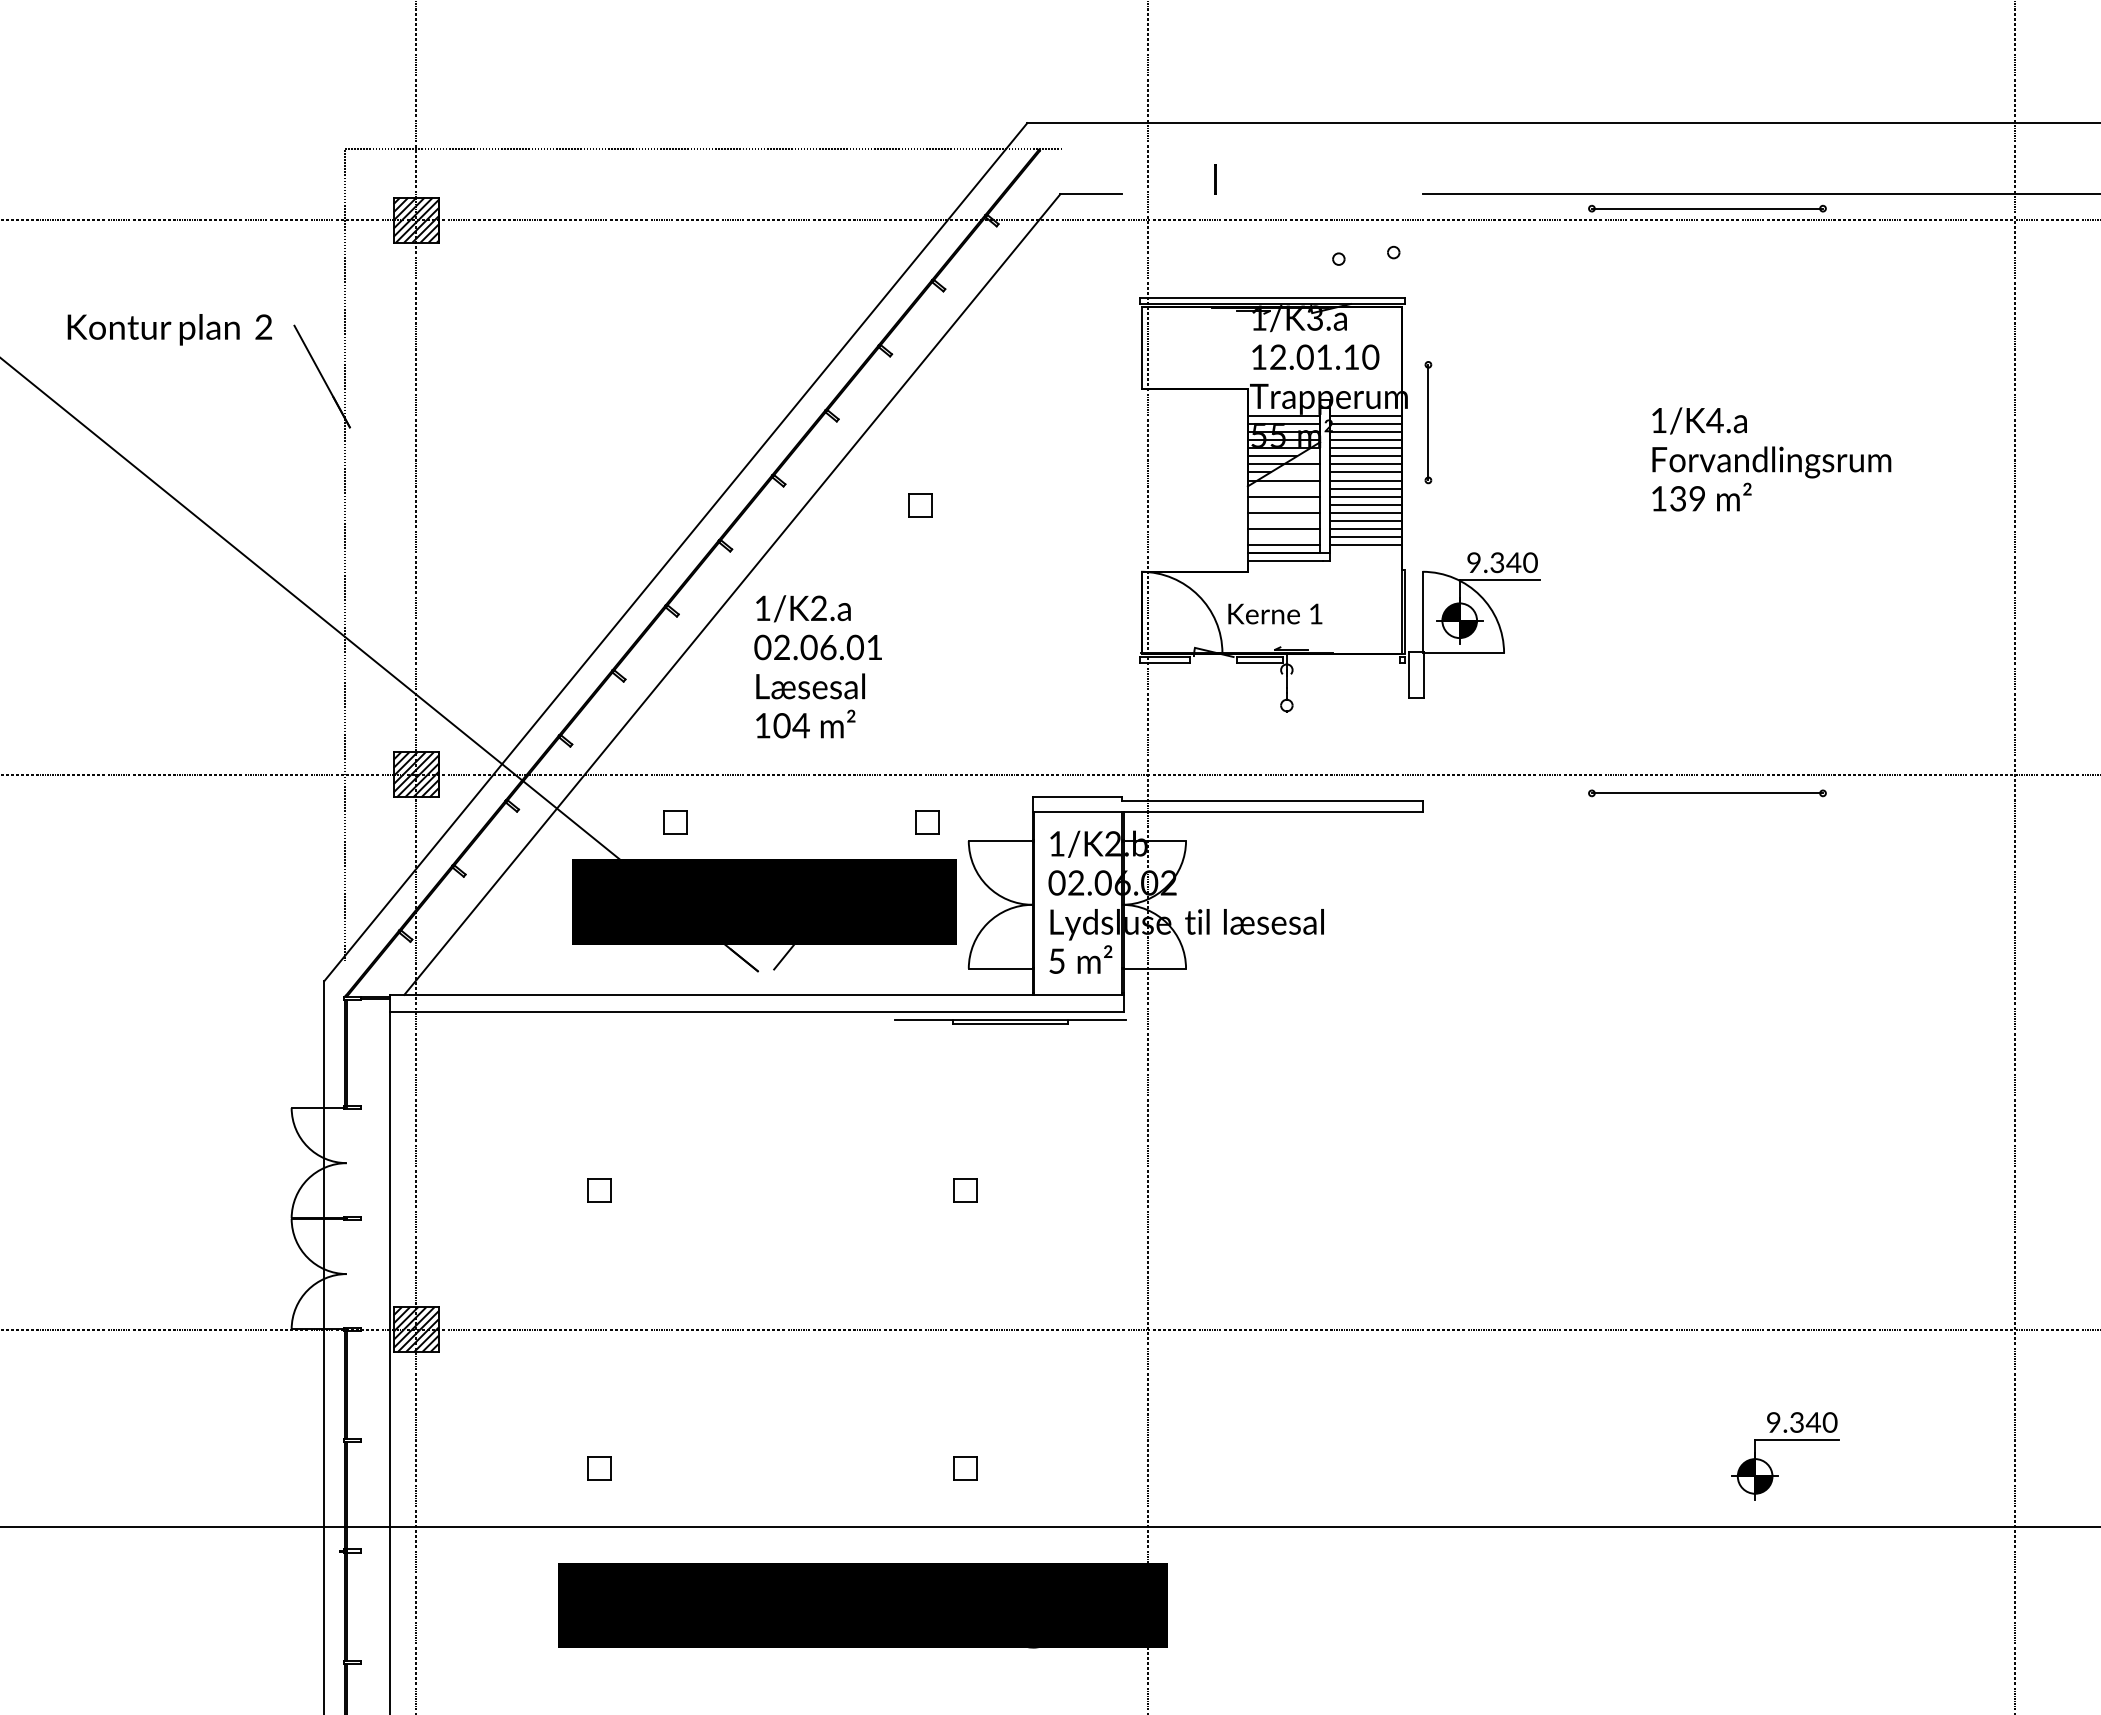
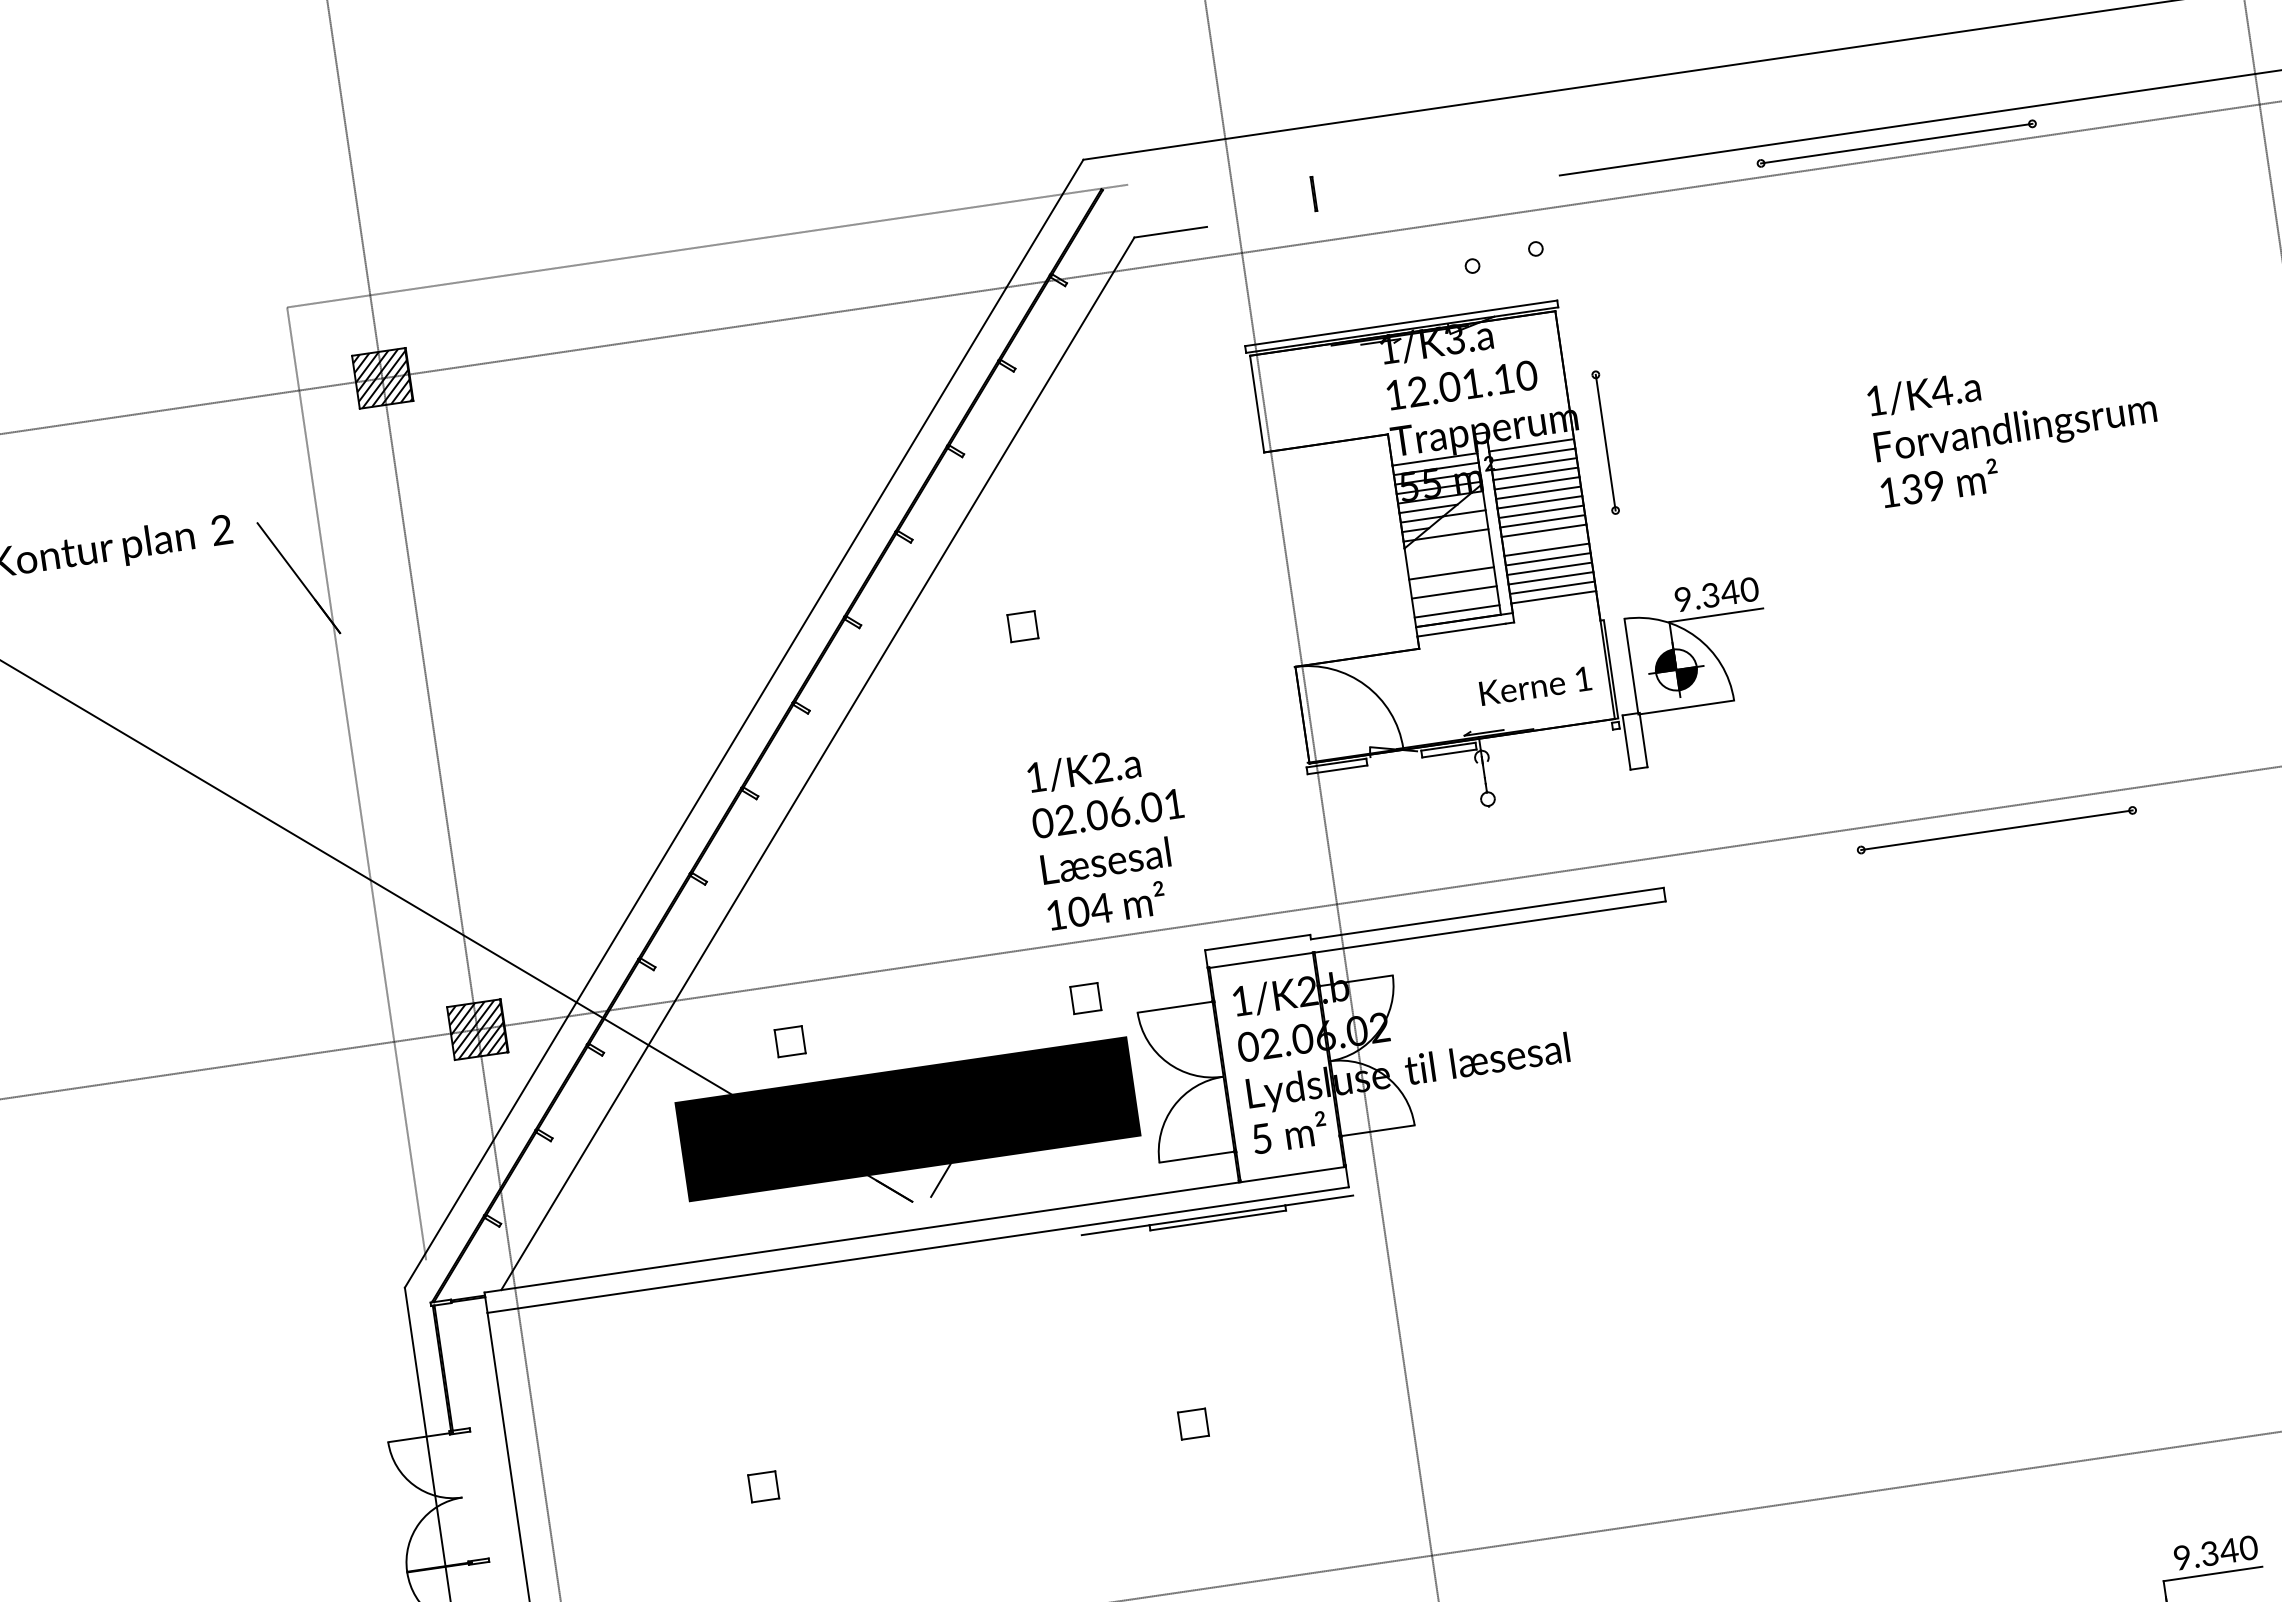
line: (1283, 496) -> (1448, 554), removed
line: (1366, 496) -> (1545, 540), removed
text: (1275, 613) -> (1535, 685), moved
text: (817, 666) -> (1110, 836), moved

